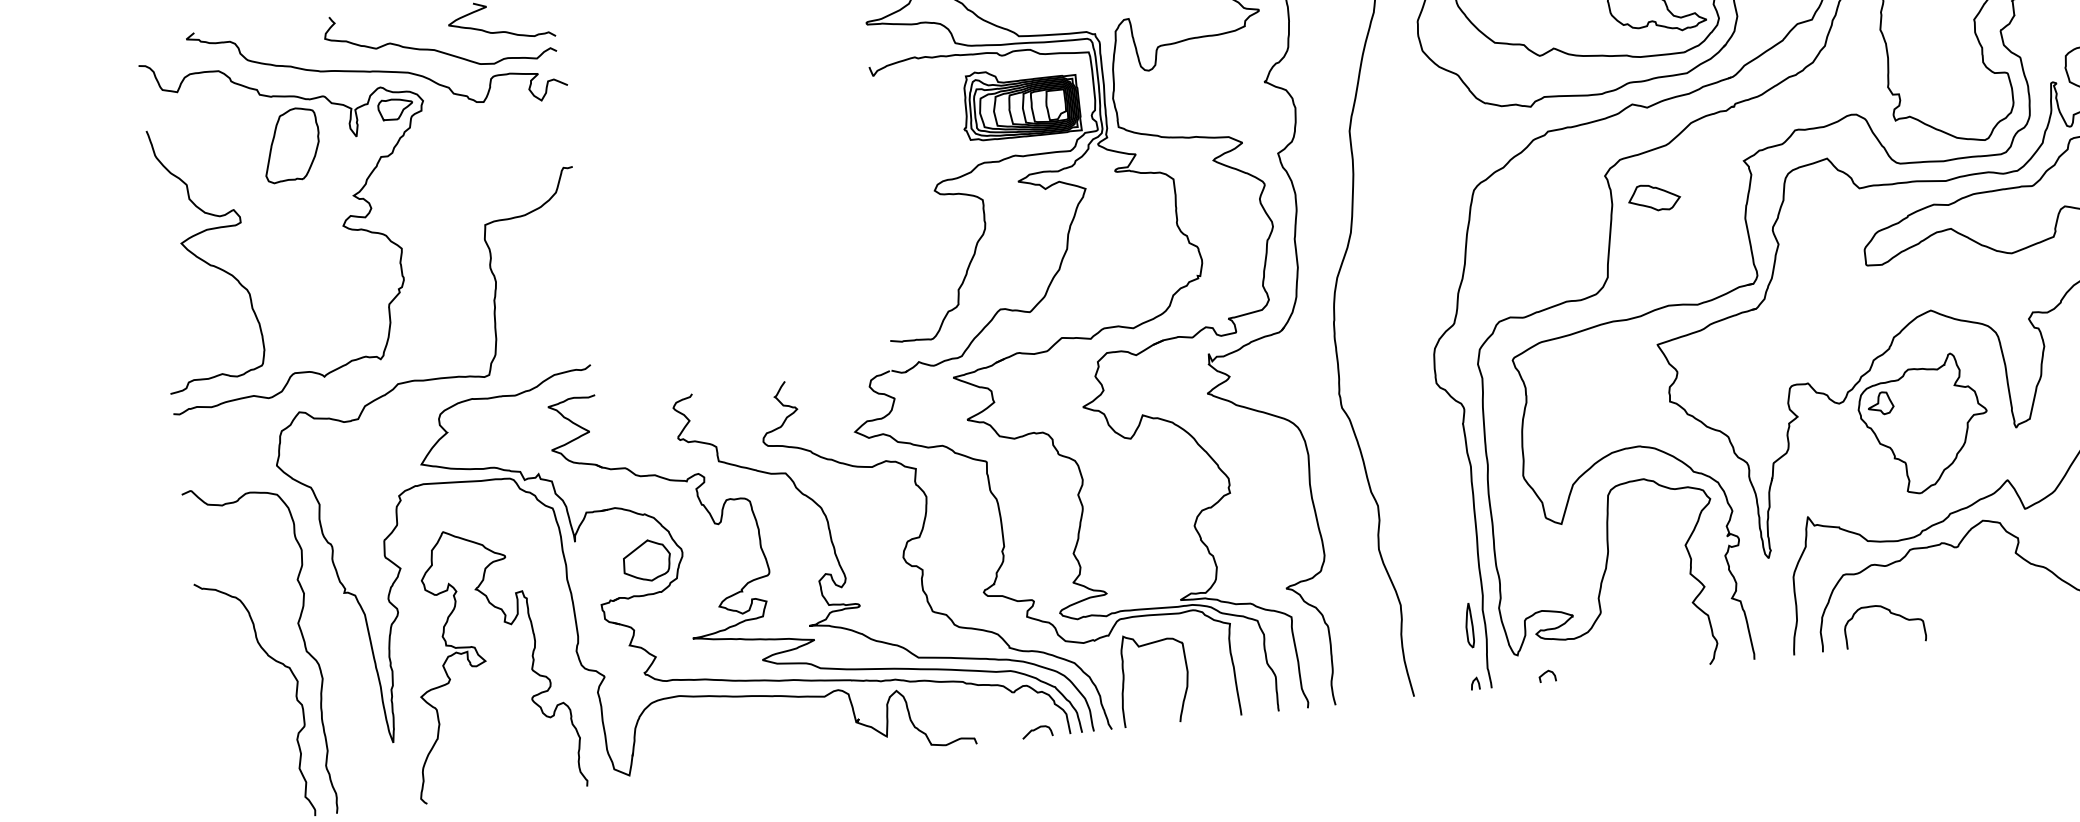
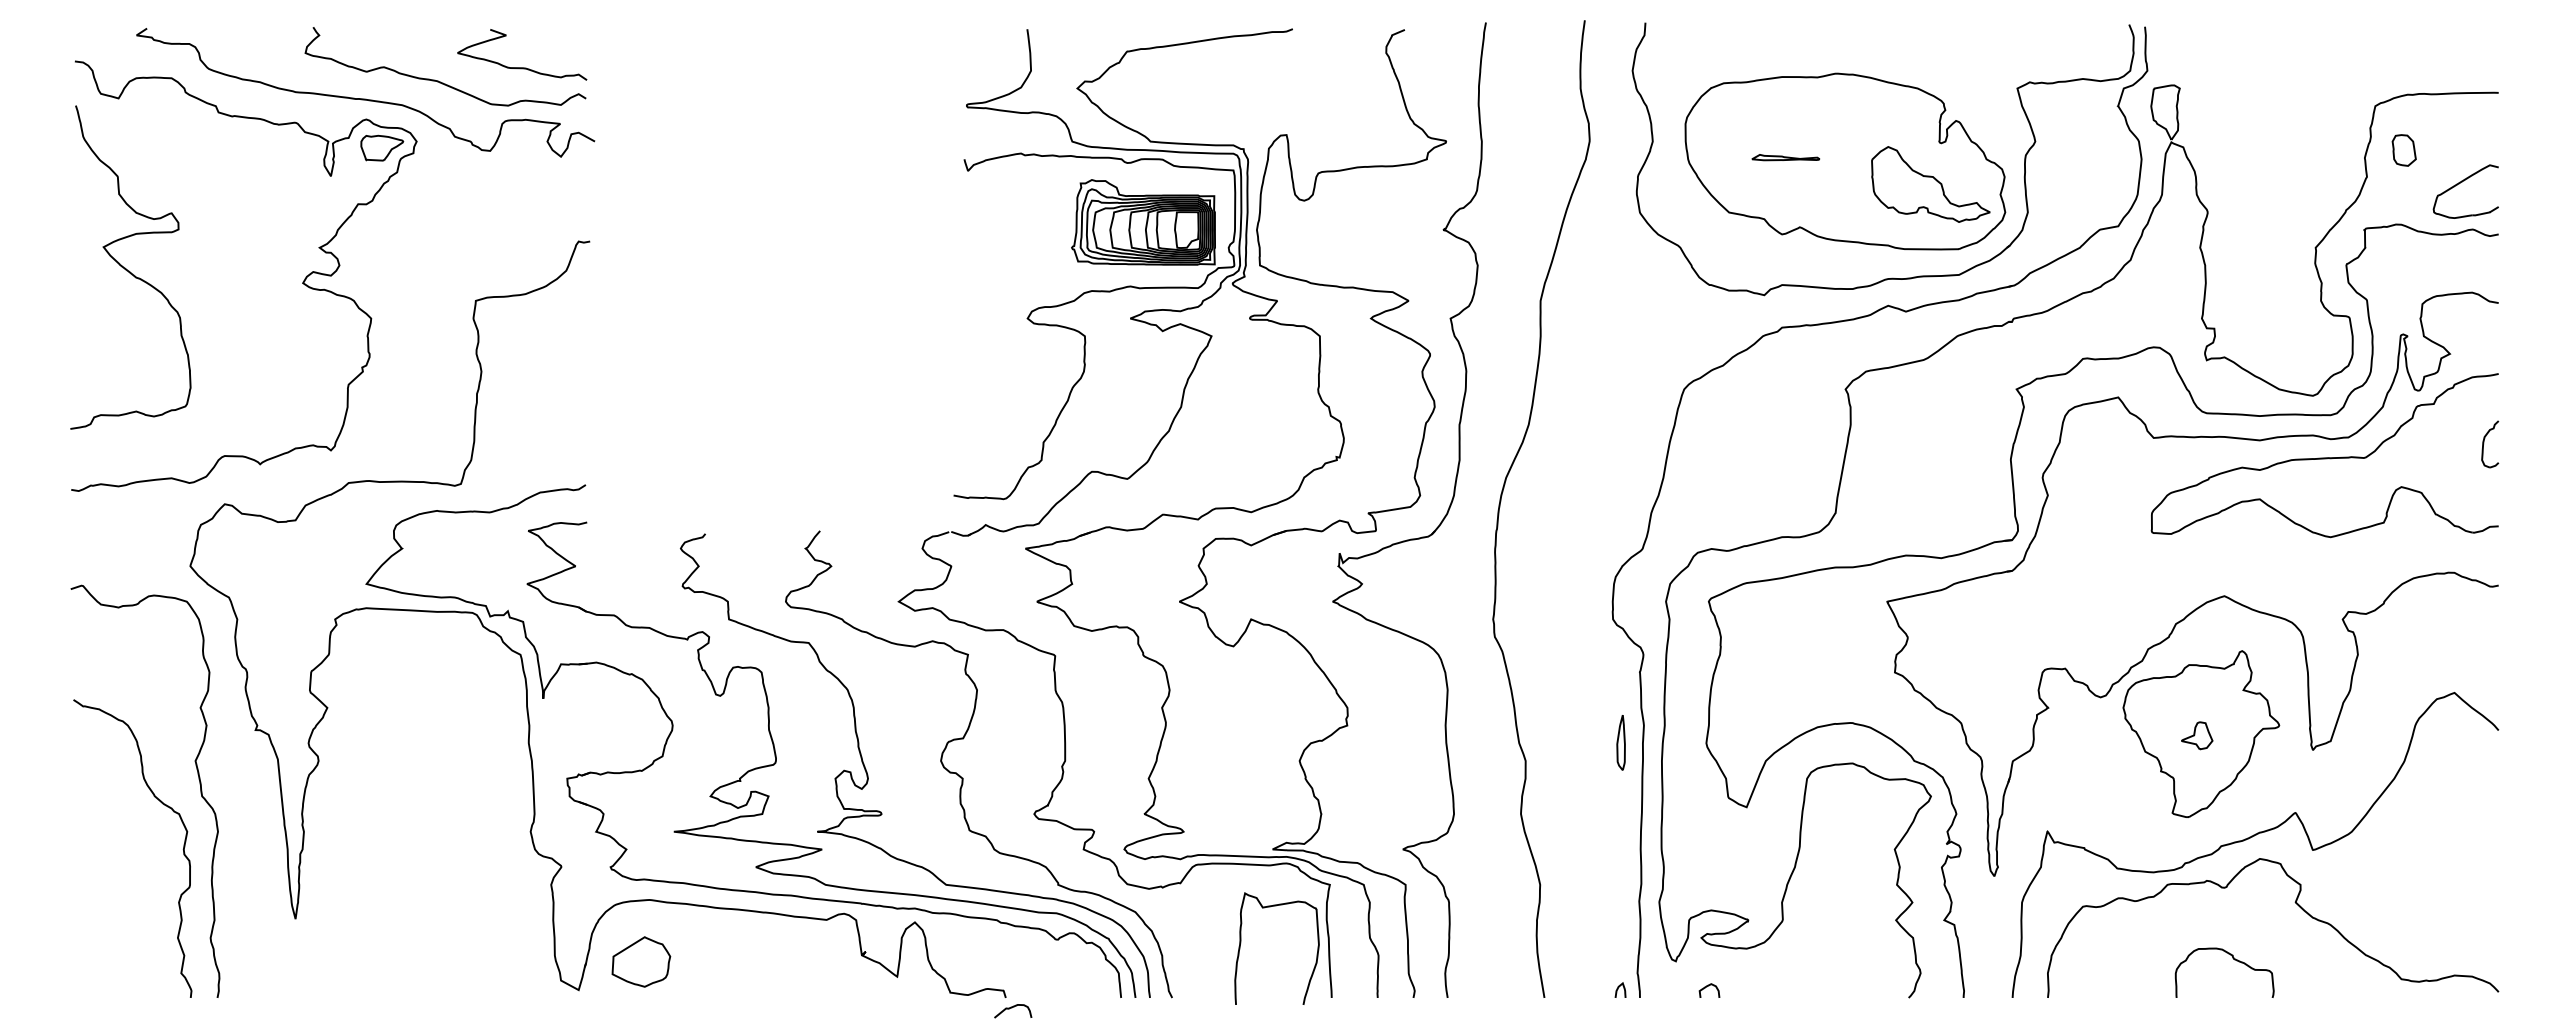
part: (291, 144) -> (250, 177), removed
part: (1654, 197) -> (1902, 422), removed
curve: (204, 260) -> (129, 270), moved
part: (1880, 403) -> (2197, 735), moved
part: (647, 560) -> (641, 961), moved
curve: (1891, 614) -> (2234, 960), moved
part: (1468, 625) -> (1620, 742), moved
curve: (486, 661) -> (419, 832), removed
curve: (1124, 677) -> (1241, 943), moved
curve: (1036, 729) -> (1012, 1008), moved

